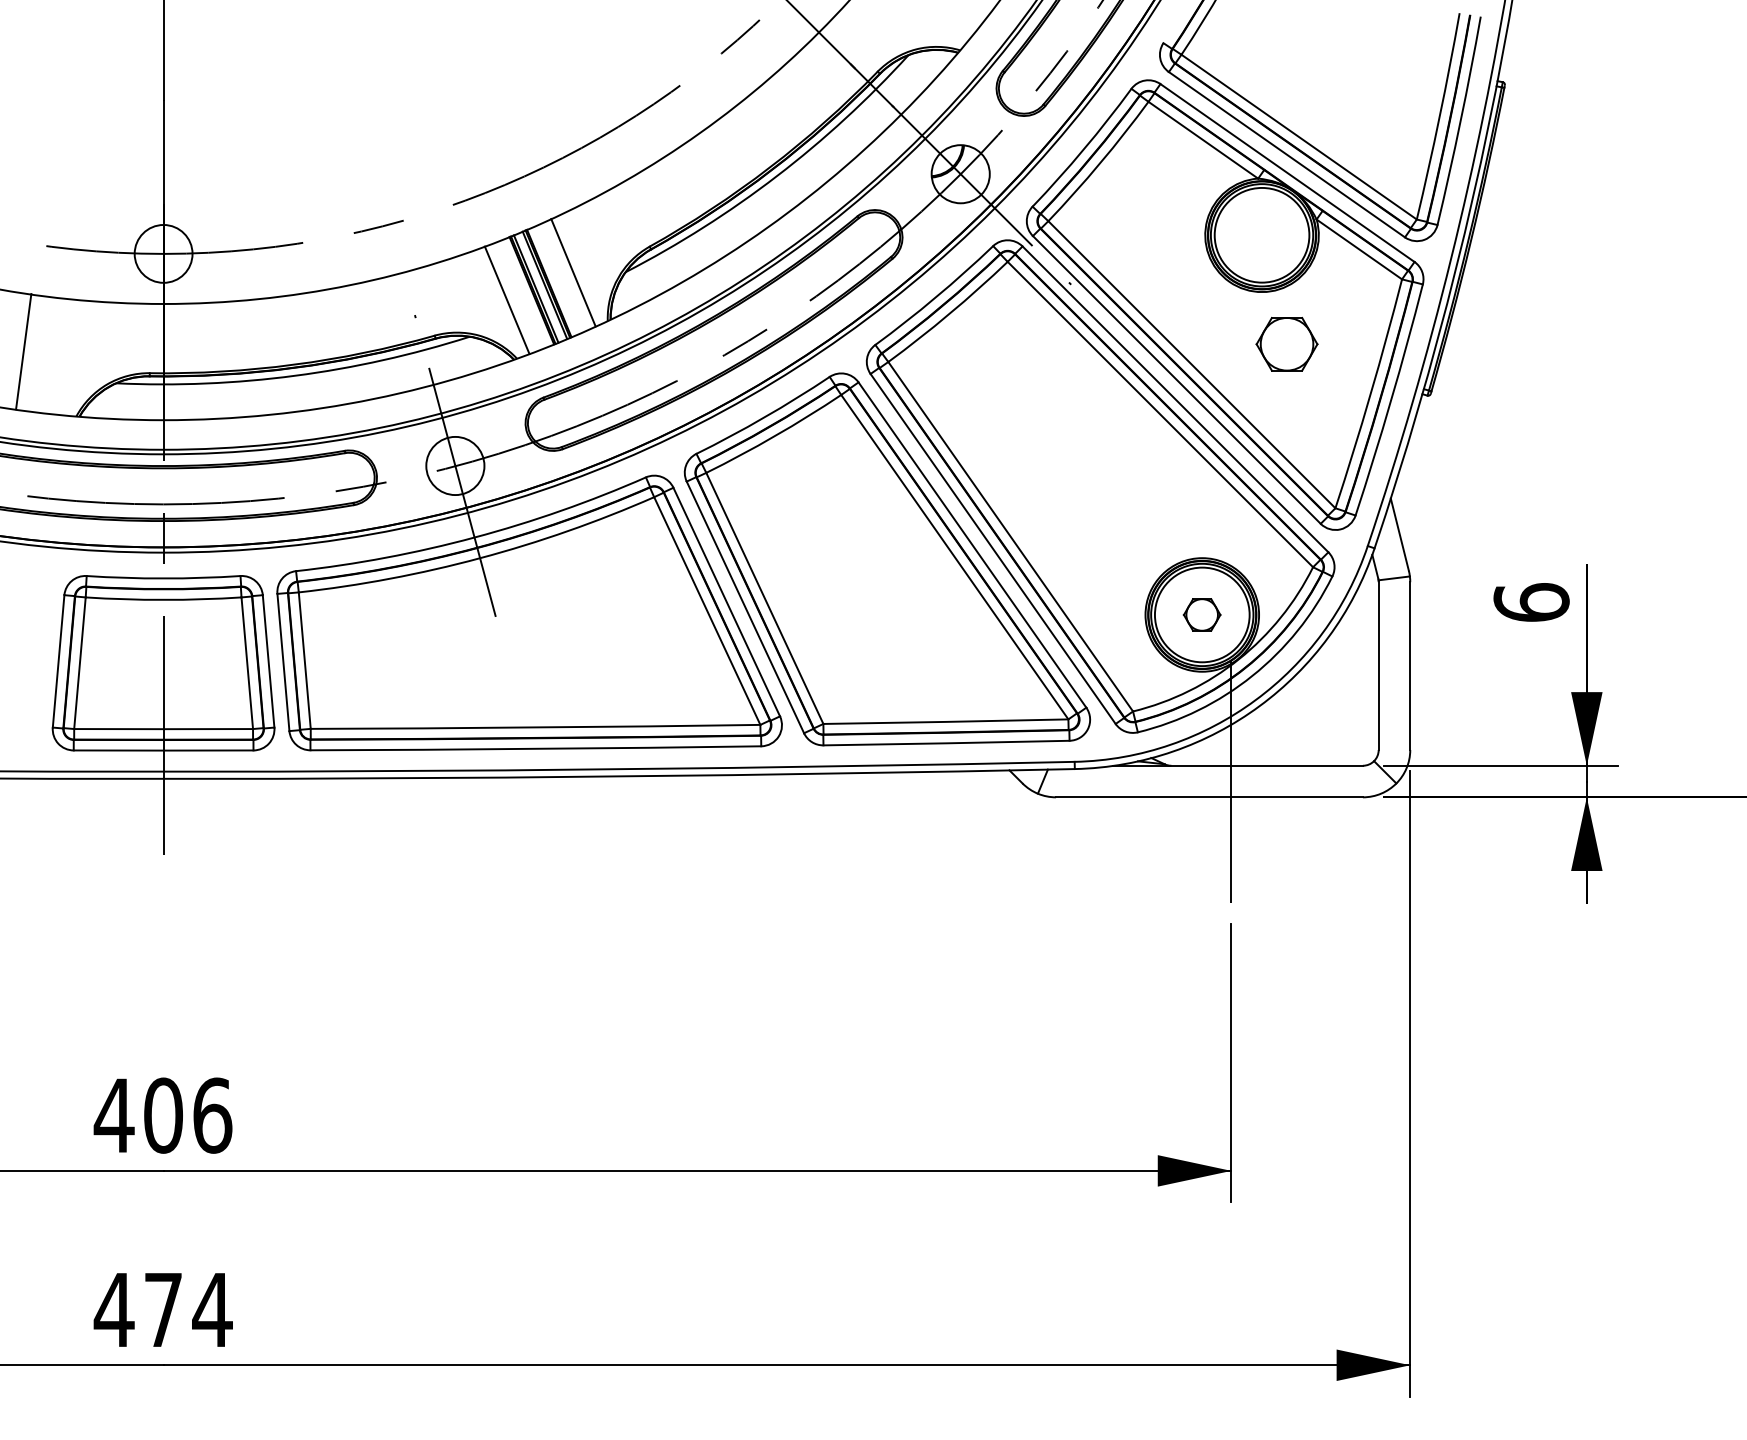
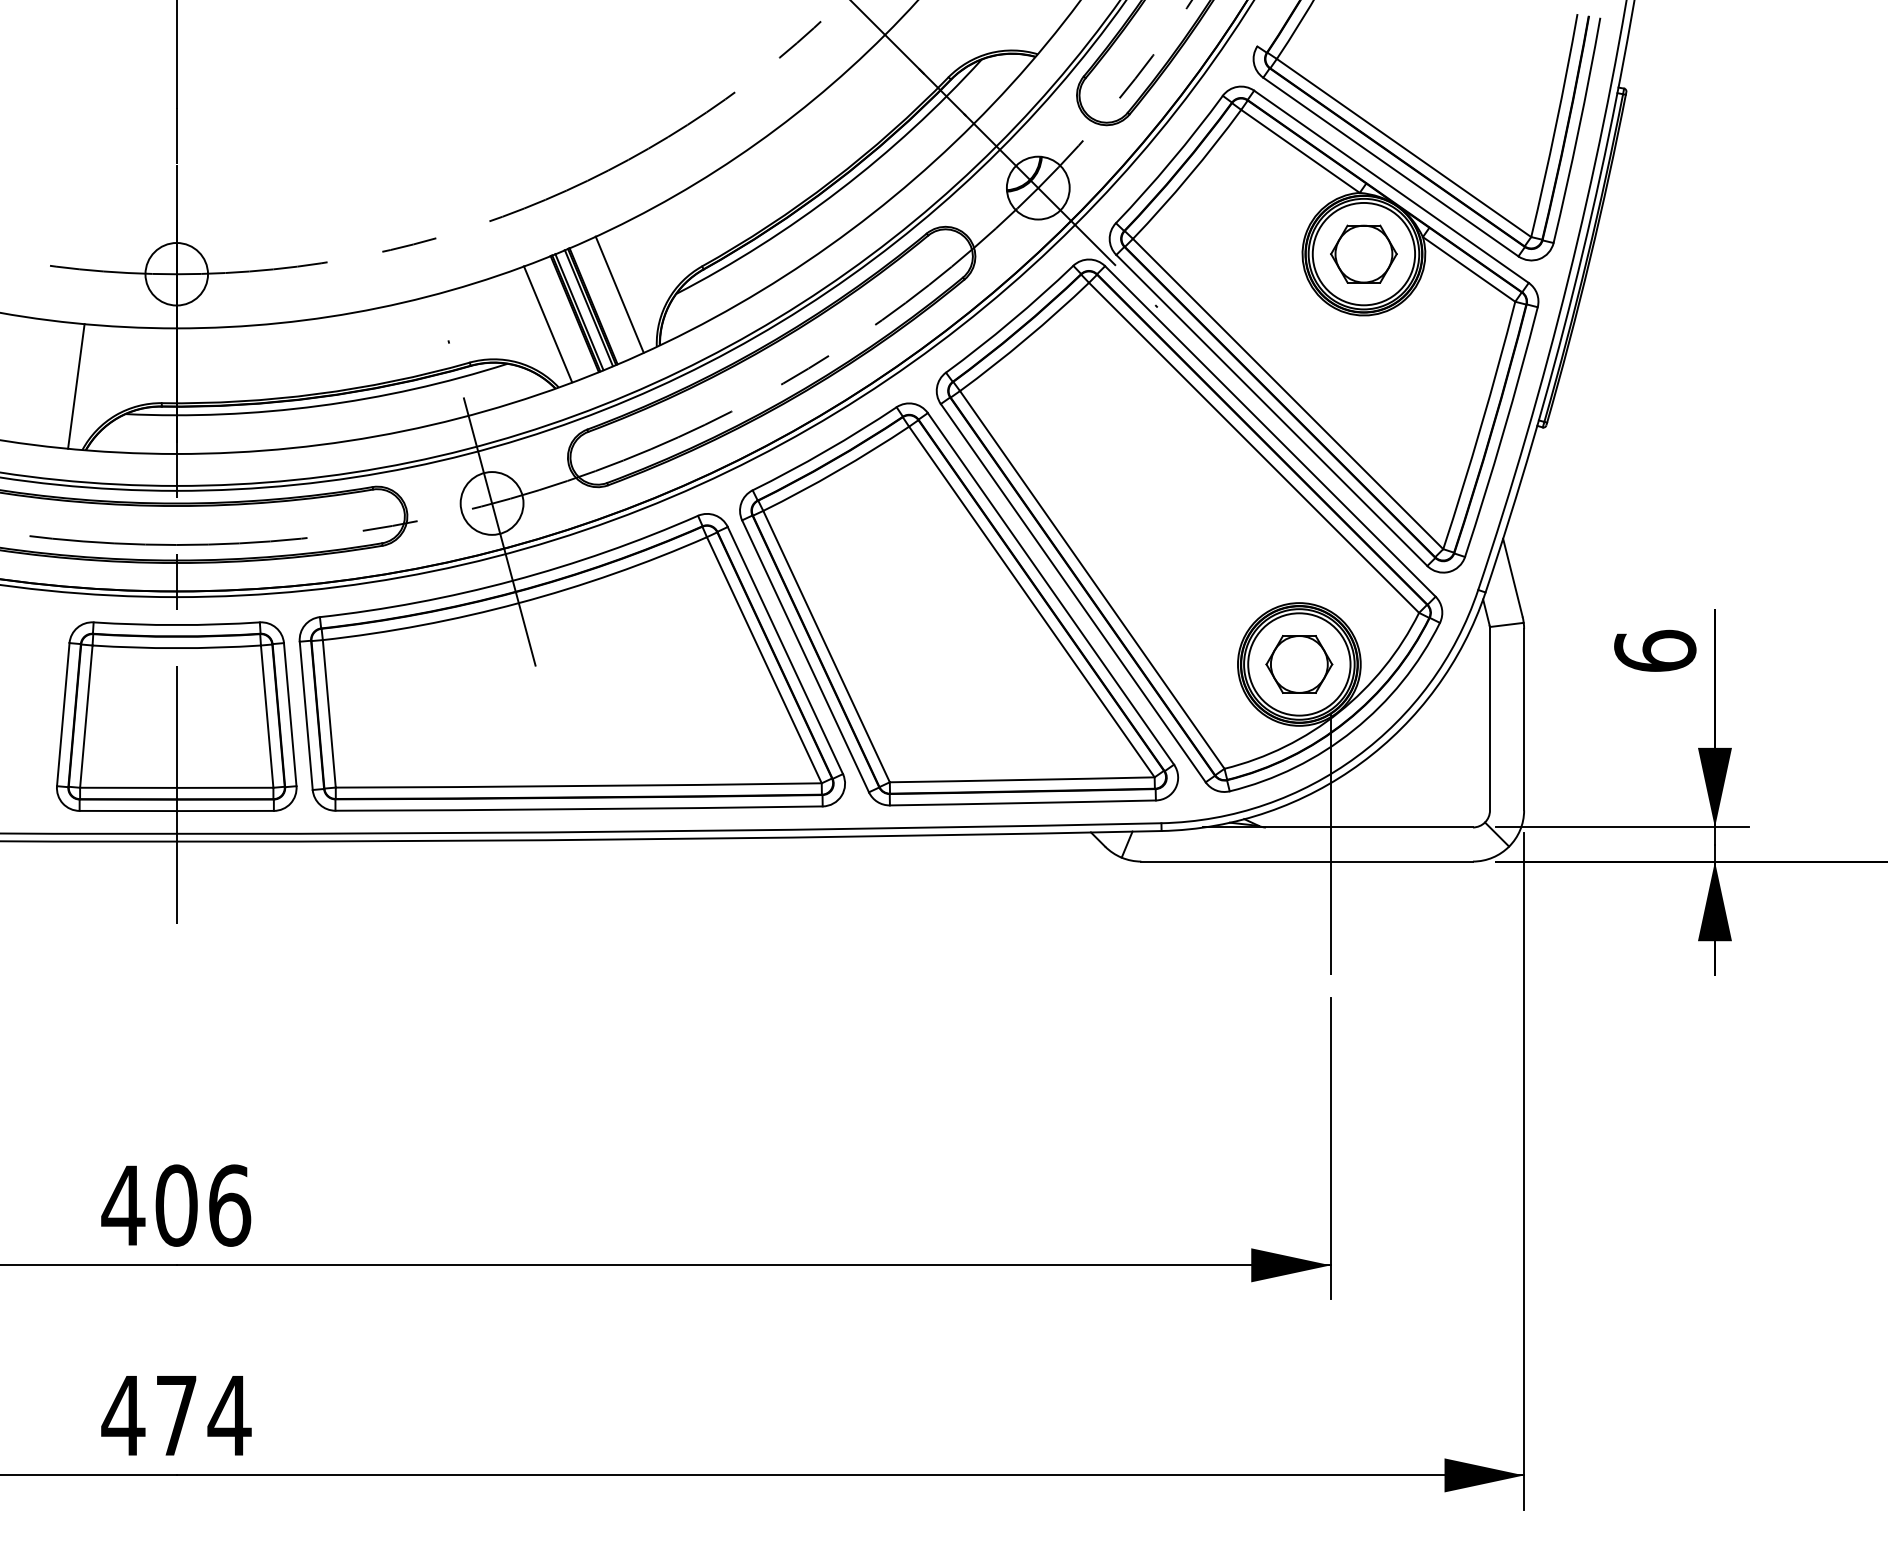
part: (1286, 344) -> (1363, 254), moved
line: (23, 351) -> (76, 386), moved
part: (1201, 614) -> (1298, 663), size x1.67

